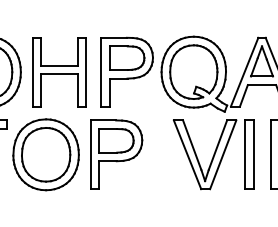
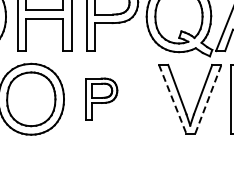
part: (116, 154) -> (101, 99), size x0.6
line: (187, 154) -> (172, 99), solid -> dashed
line: (223, 154) -> (208, 99), solid -> dashed

